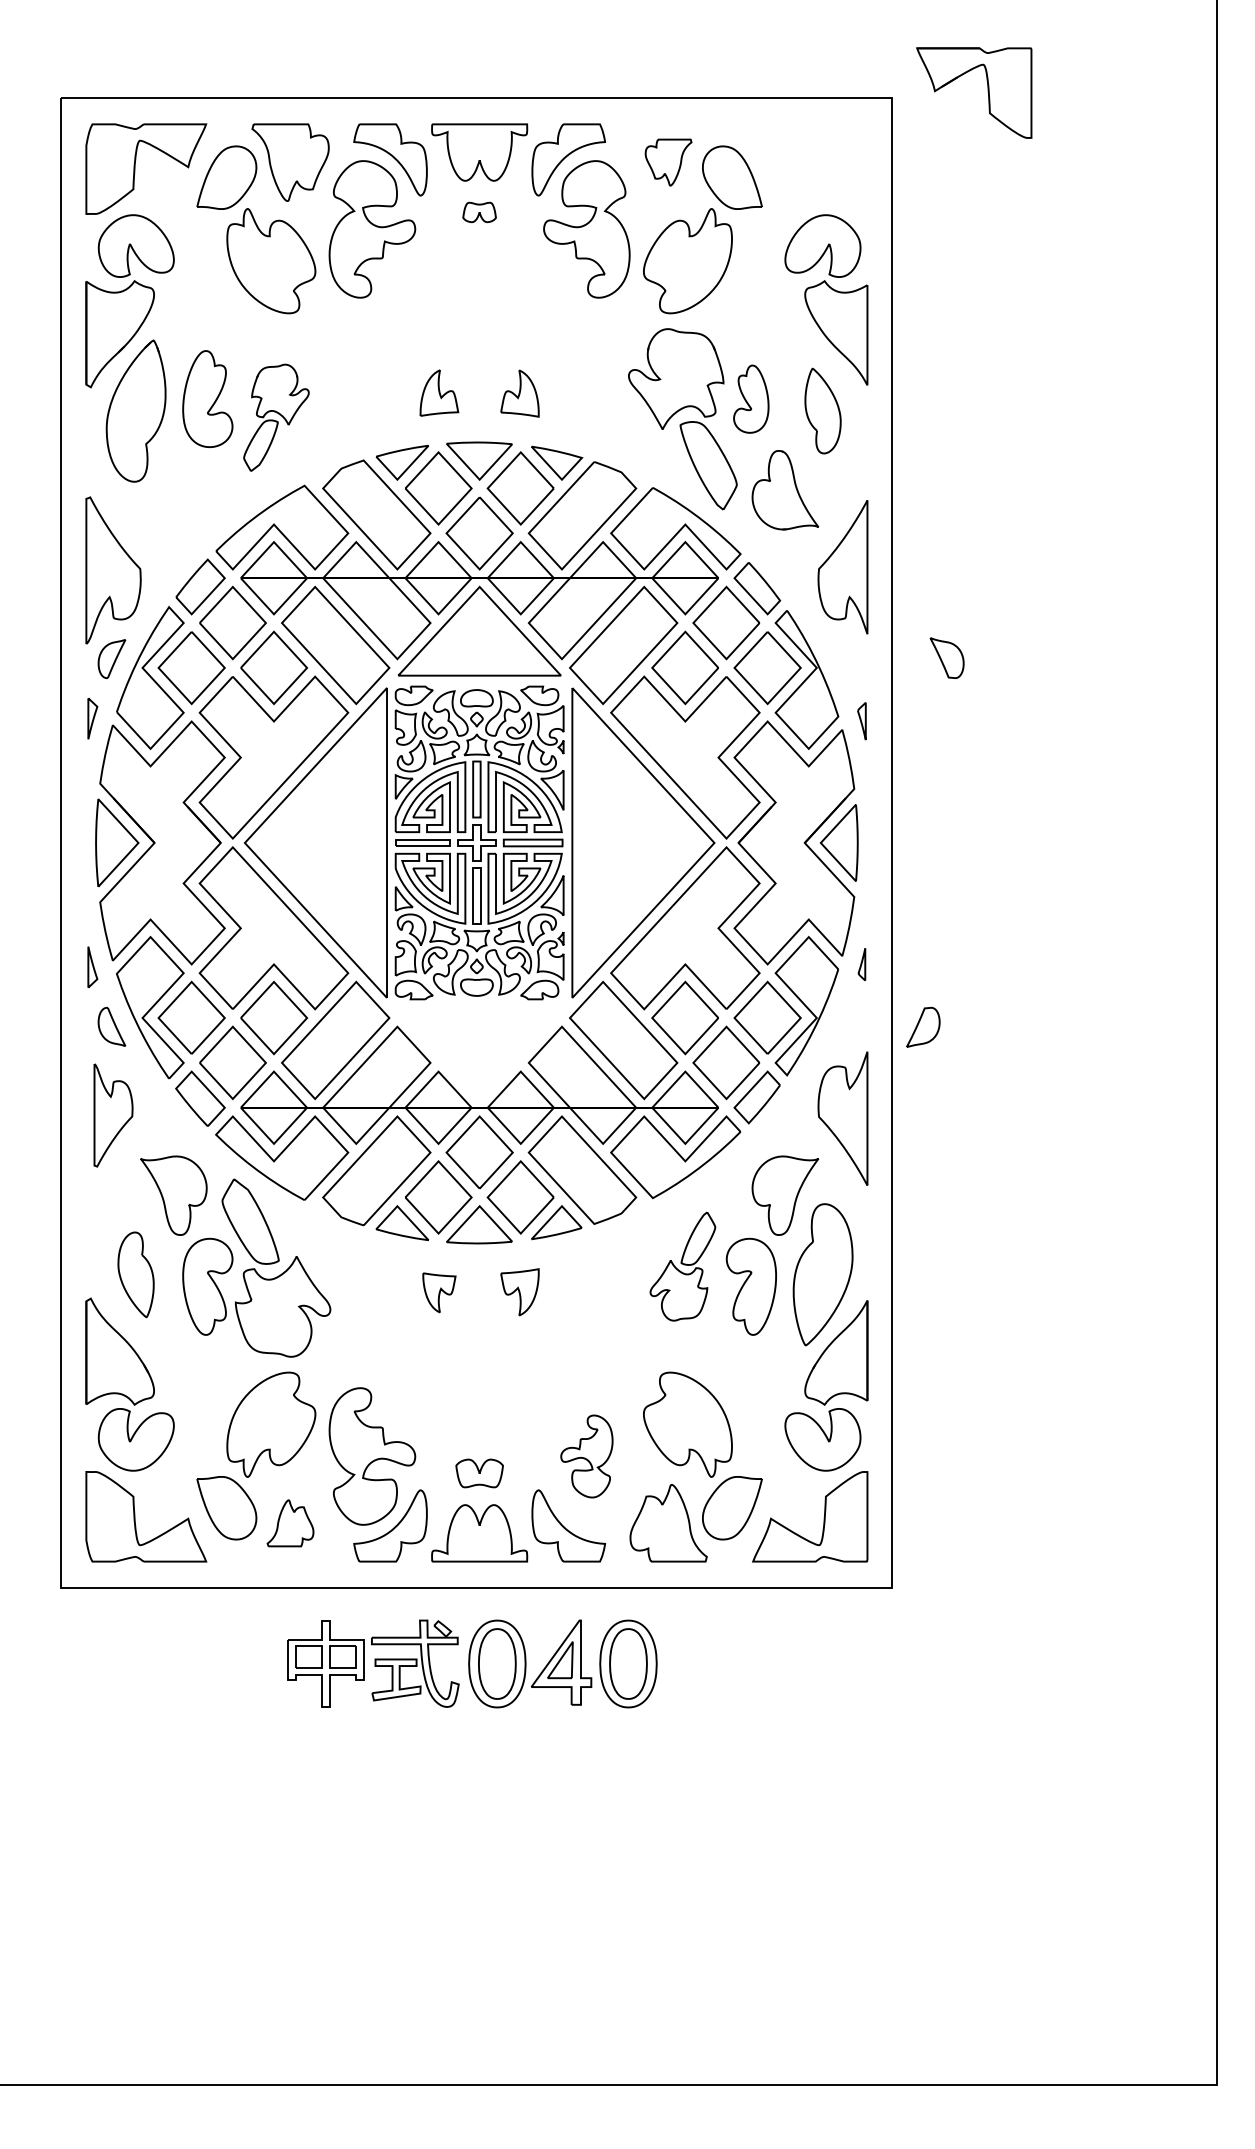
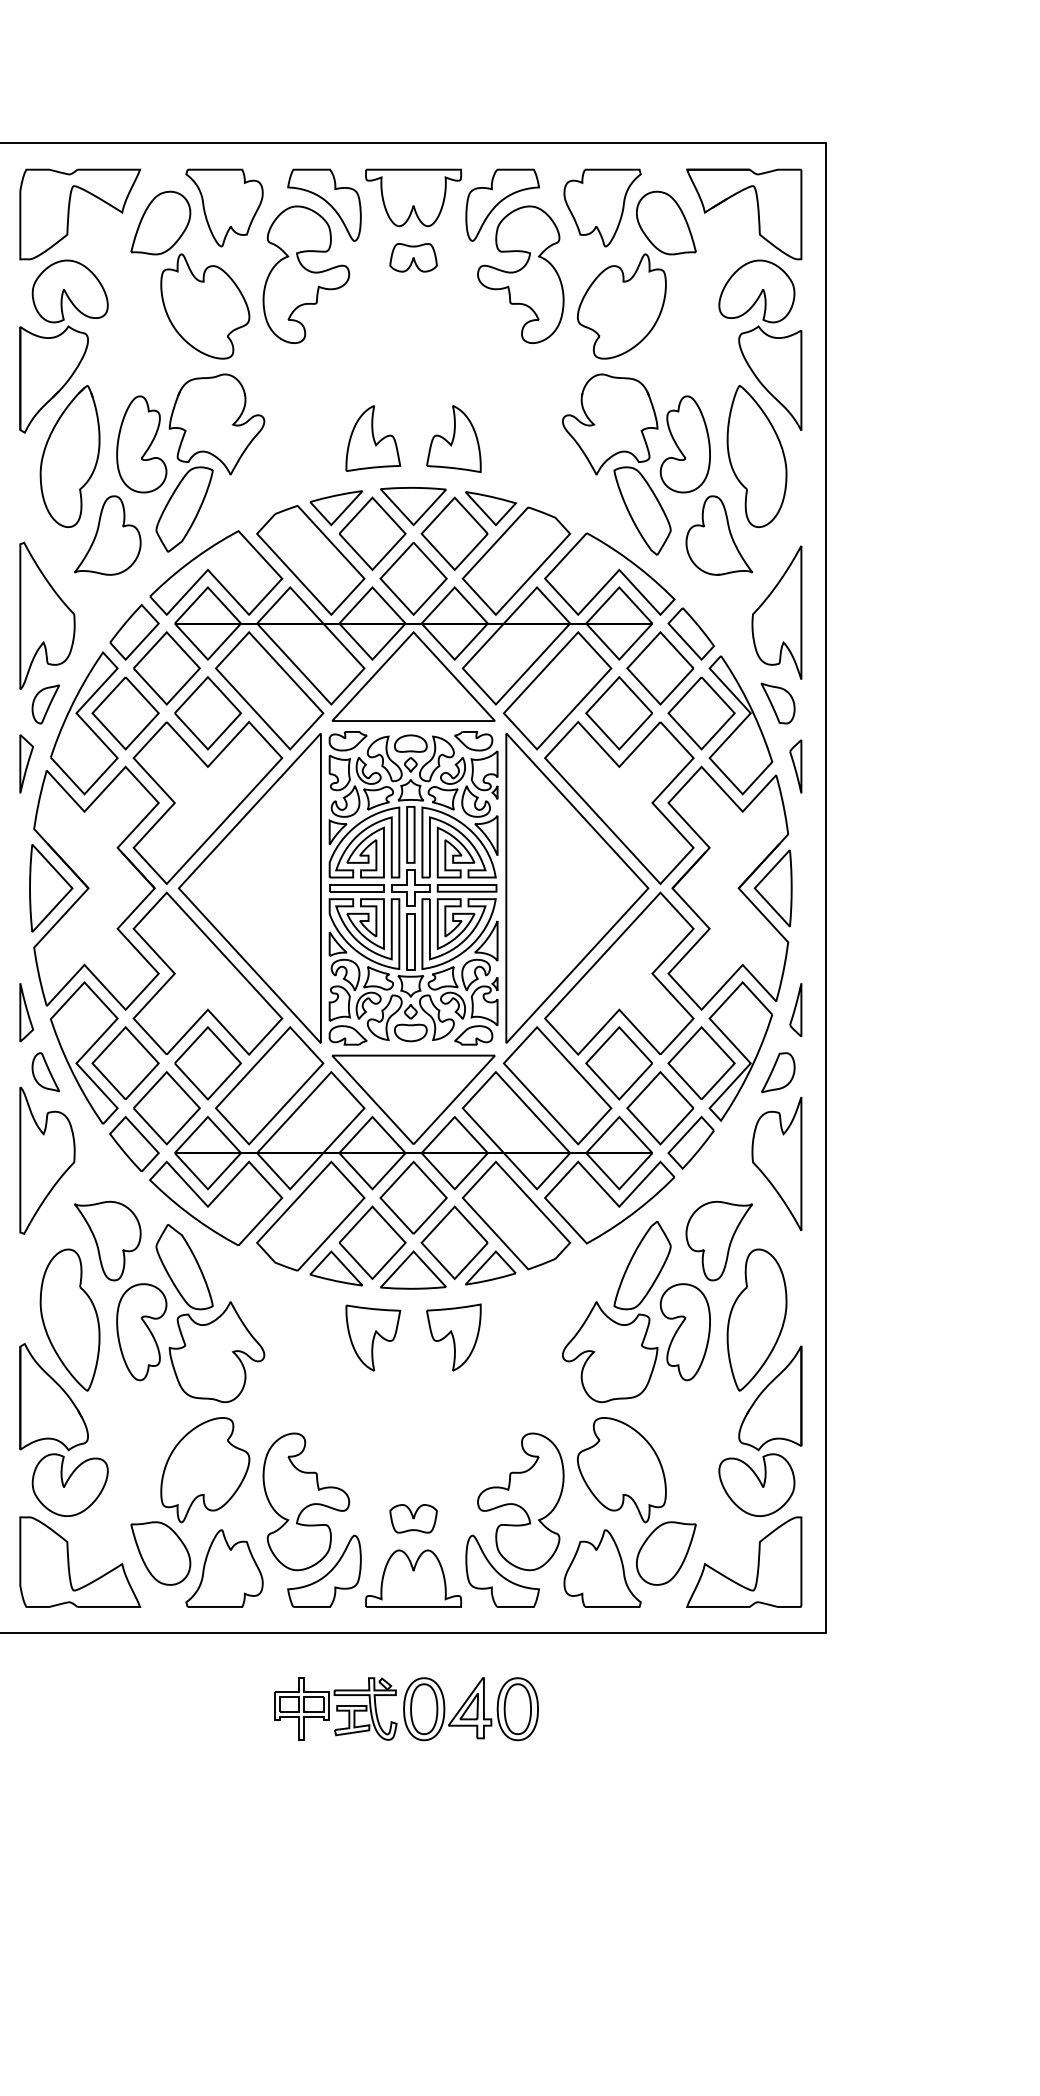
part: (987, 92) -> (757, 213), moved
part: (668, 162) -> (602, 207), size x1.67
part: (479, 212) -> (413, 257), size x1.43
part: (439, 392) -> (373, 437), size x1.43
part: (519, 393) -> (453, 438), size x1.43
part: (750, 399) -> (684, 444), size x1.43
part: (822, 410) -> (756, 455), size x1.67
part: (276, 417) -> (210, 462), size x1.67
part: (173, 490) -> (107, 535), added
part: (946, 657) -> (777, 702), moved
part: (92, 718) -> (26, 763), size x1.43
part: (861, 721) -> (795, 766), size x1.43
part: (861, 964) -> (795, 1009), size x1.67
part: (92, 966) -> (26, 1011), size x1.43
part: (923, 1026) -> (778, 1071), moved
part: (479, 1054) -> (413, 1099), added
part: (113, 1115) -> (47, 1160), size x1.43
part: (682, 1266) -> (616, 1311), size x1.67
part: (135, 1274) -> (69, 1319), size x1.67
part: (439, 1292) -> (373, 1337), size x1.67
part: (519, 1292) -> (453, 1337), size x1.43
part: (586, 1456) -> (520, 1501), size x1.67
part: (290, 1523) -> (224, 1568), size x1.67
part: (472, 1663) -> (406, 1708), size x0.71

